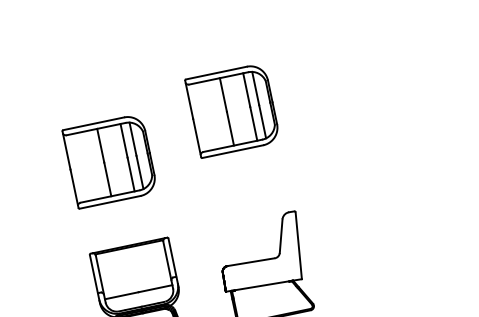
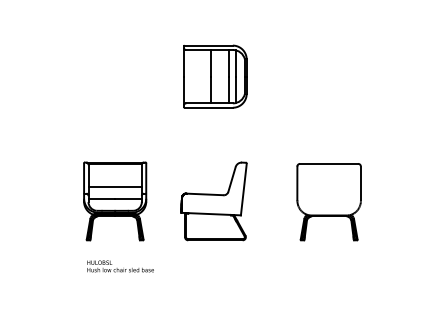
part: (110, 161) -> (114, 95), removed
part: (409, 239) -> (328, 202), added
line: (134, 276) -> (114, 186), added

